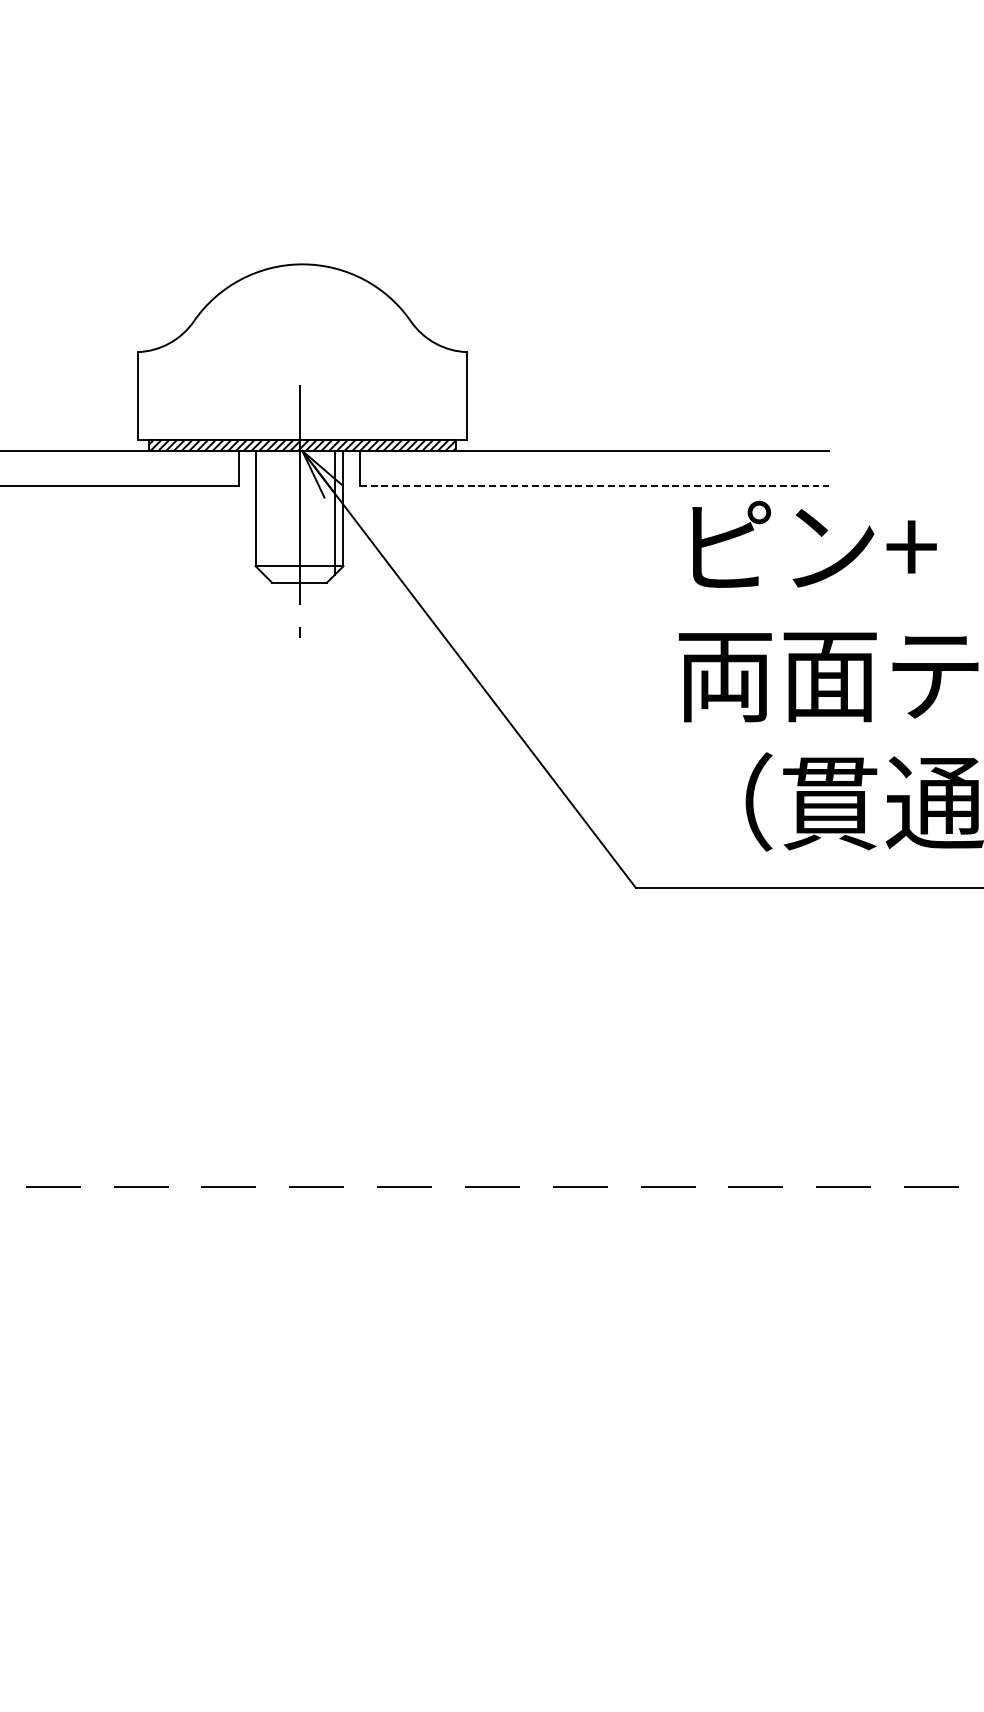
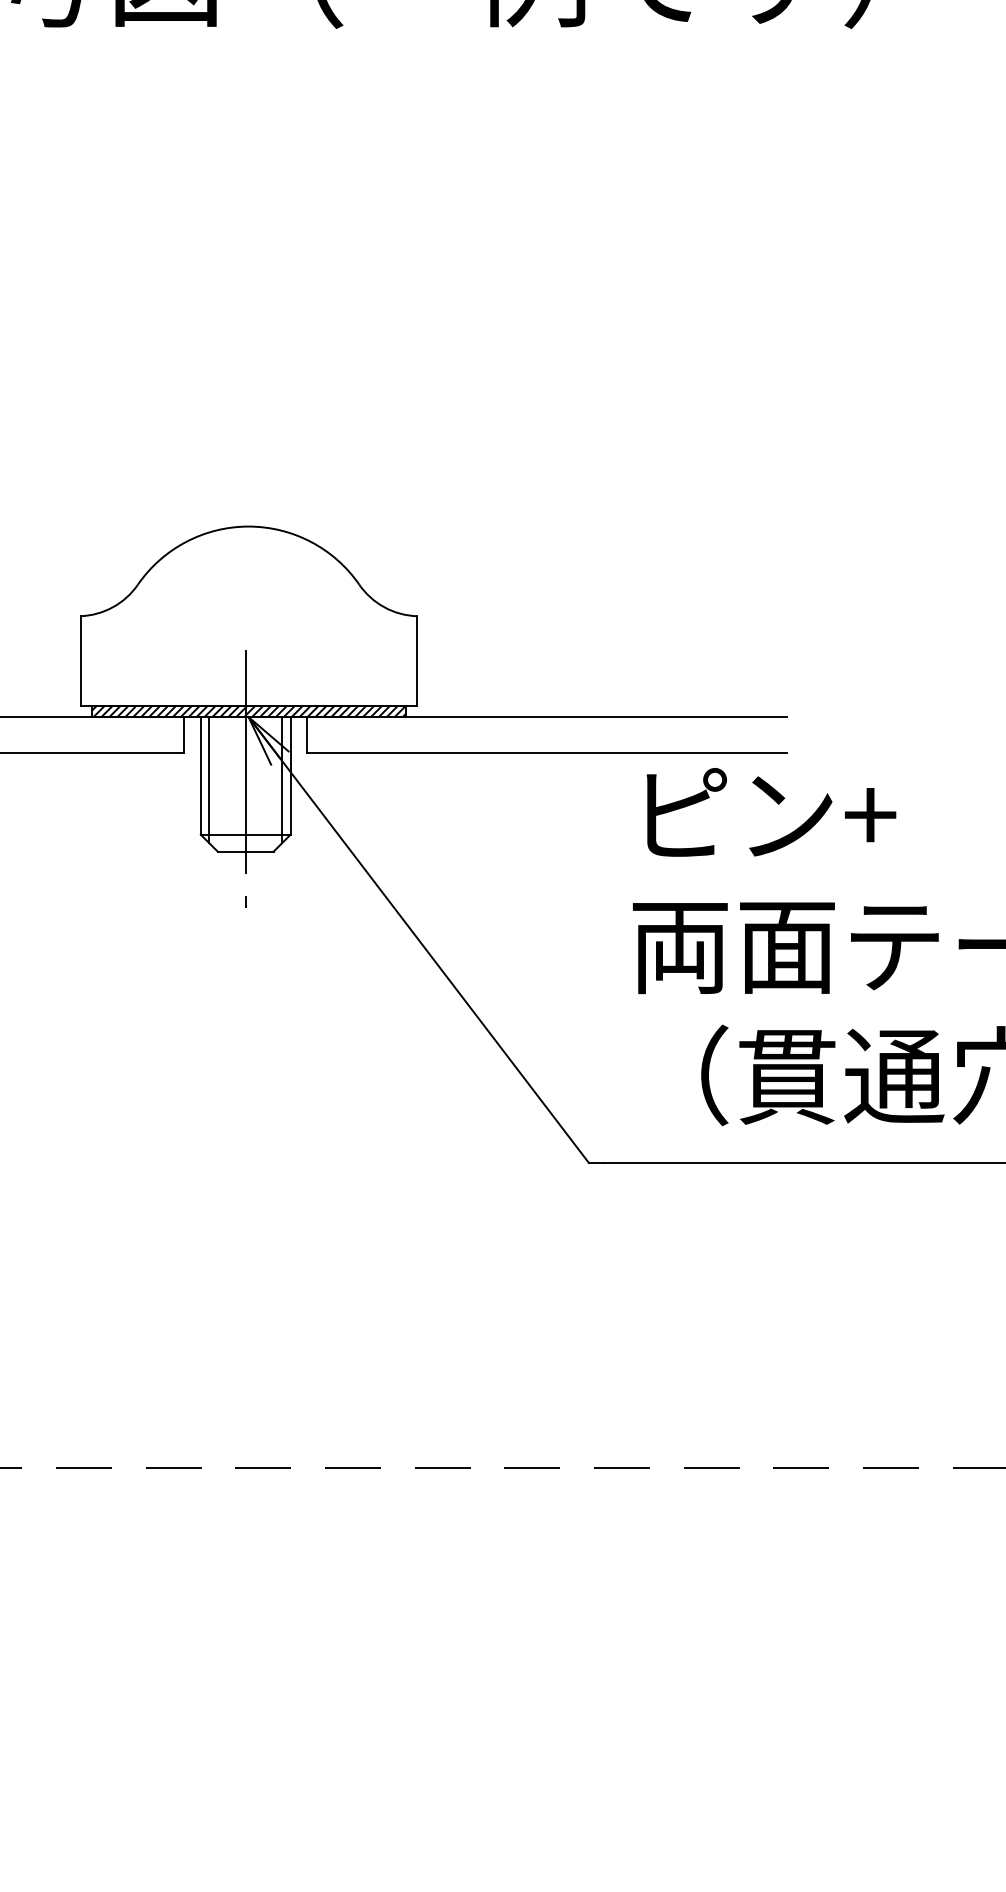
line: (594, 485) -> (546, 752), dashed -> solid
line: (264, 513) -> (209, 780), added

